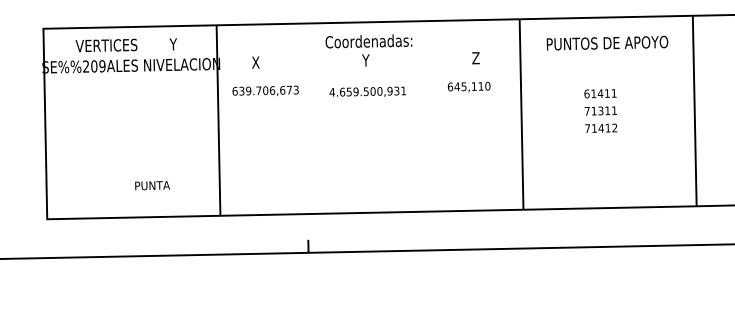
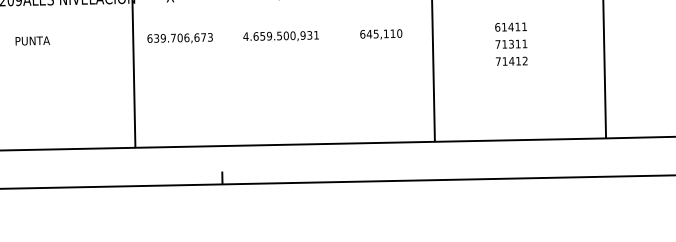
text: (468, 86) -> (380, 33), moved
text: (265, 90) -> (179, 37), moved
text: (367, 91) -> (280, 35), moved
text: (152, 185) -> (32, 40), moved

